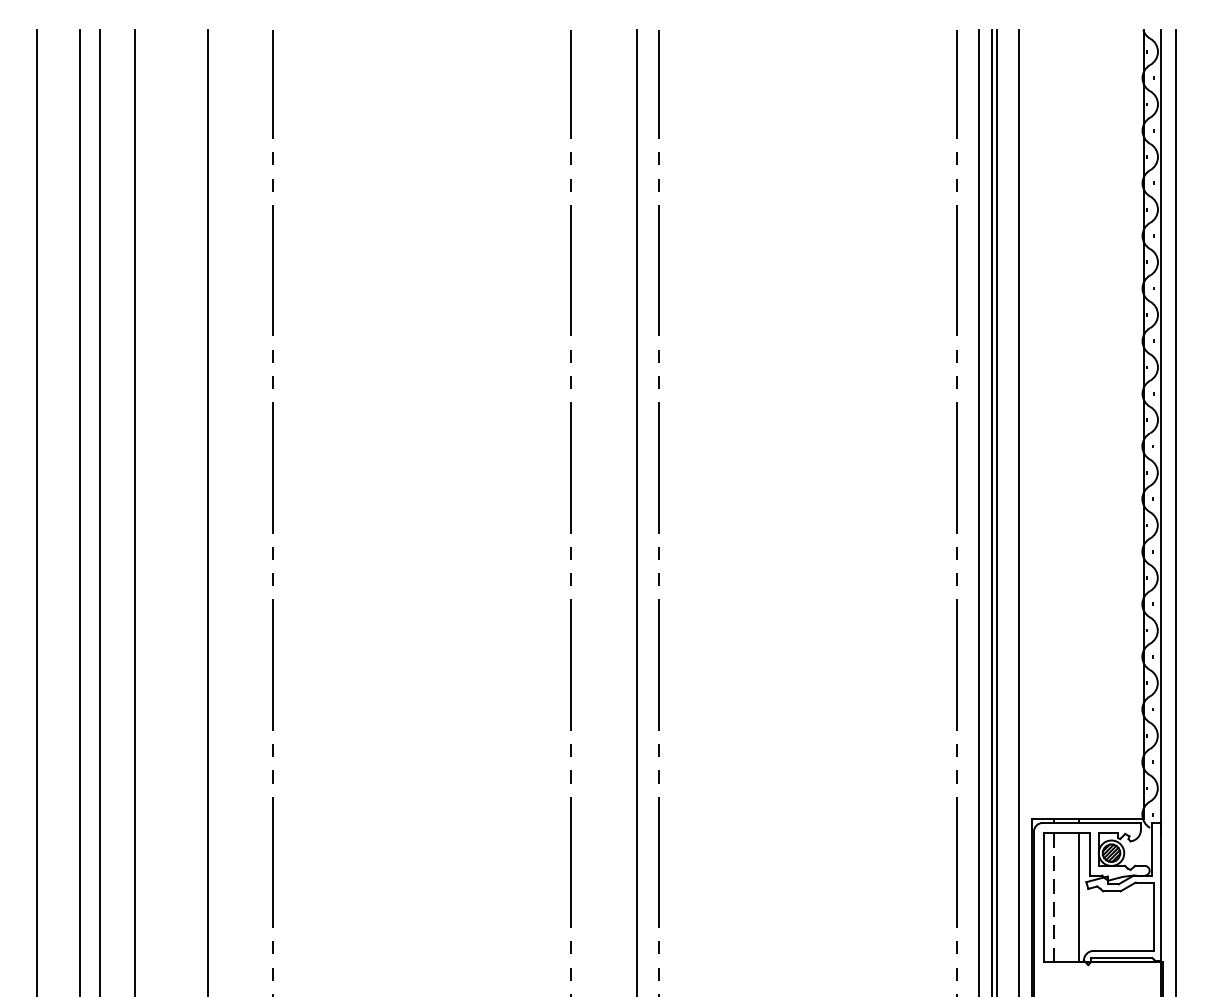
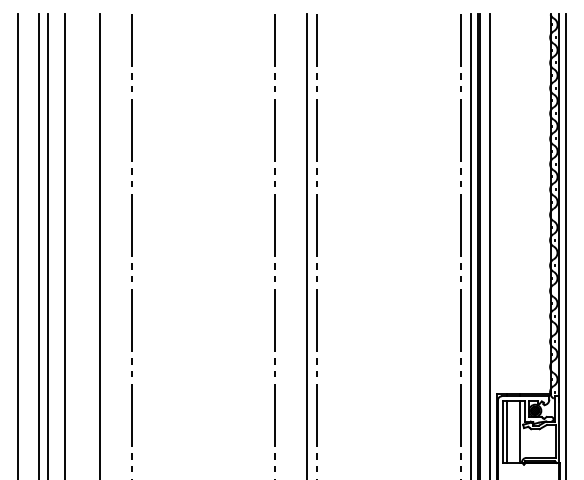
line: (1053, 898) -> (507, 432), dashed -> solid

